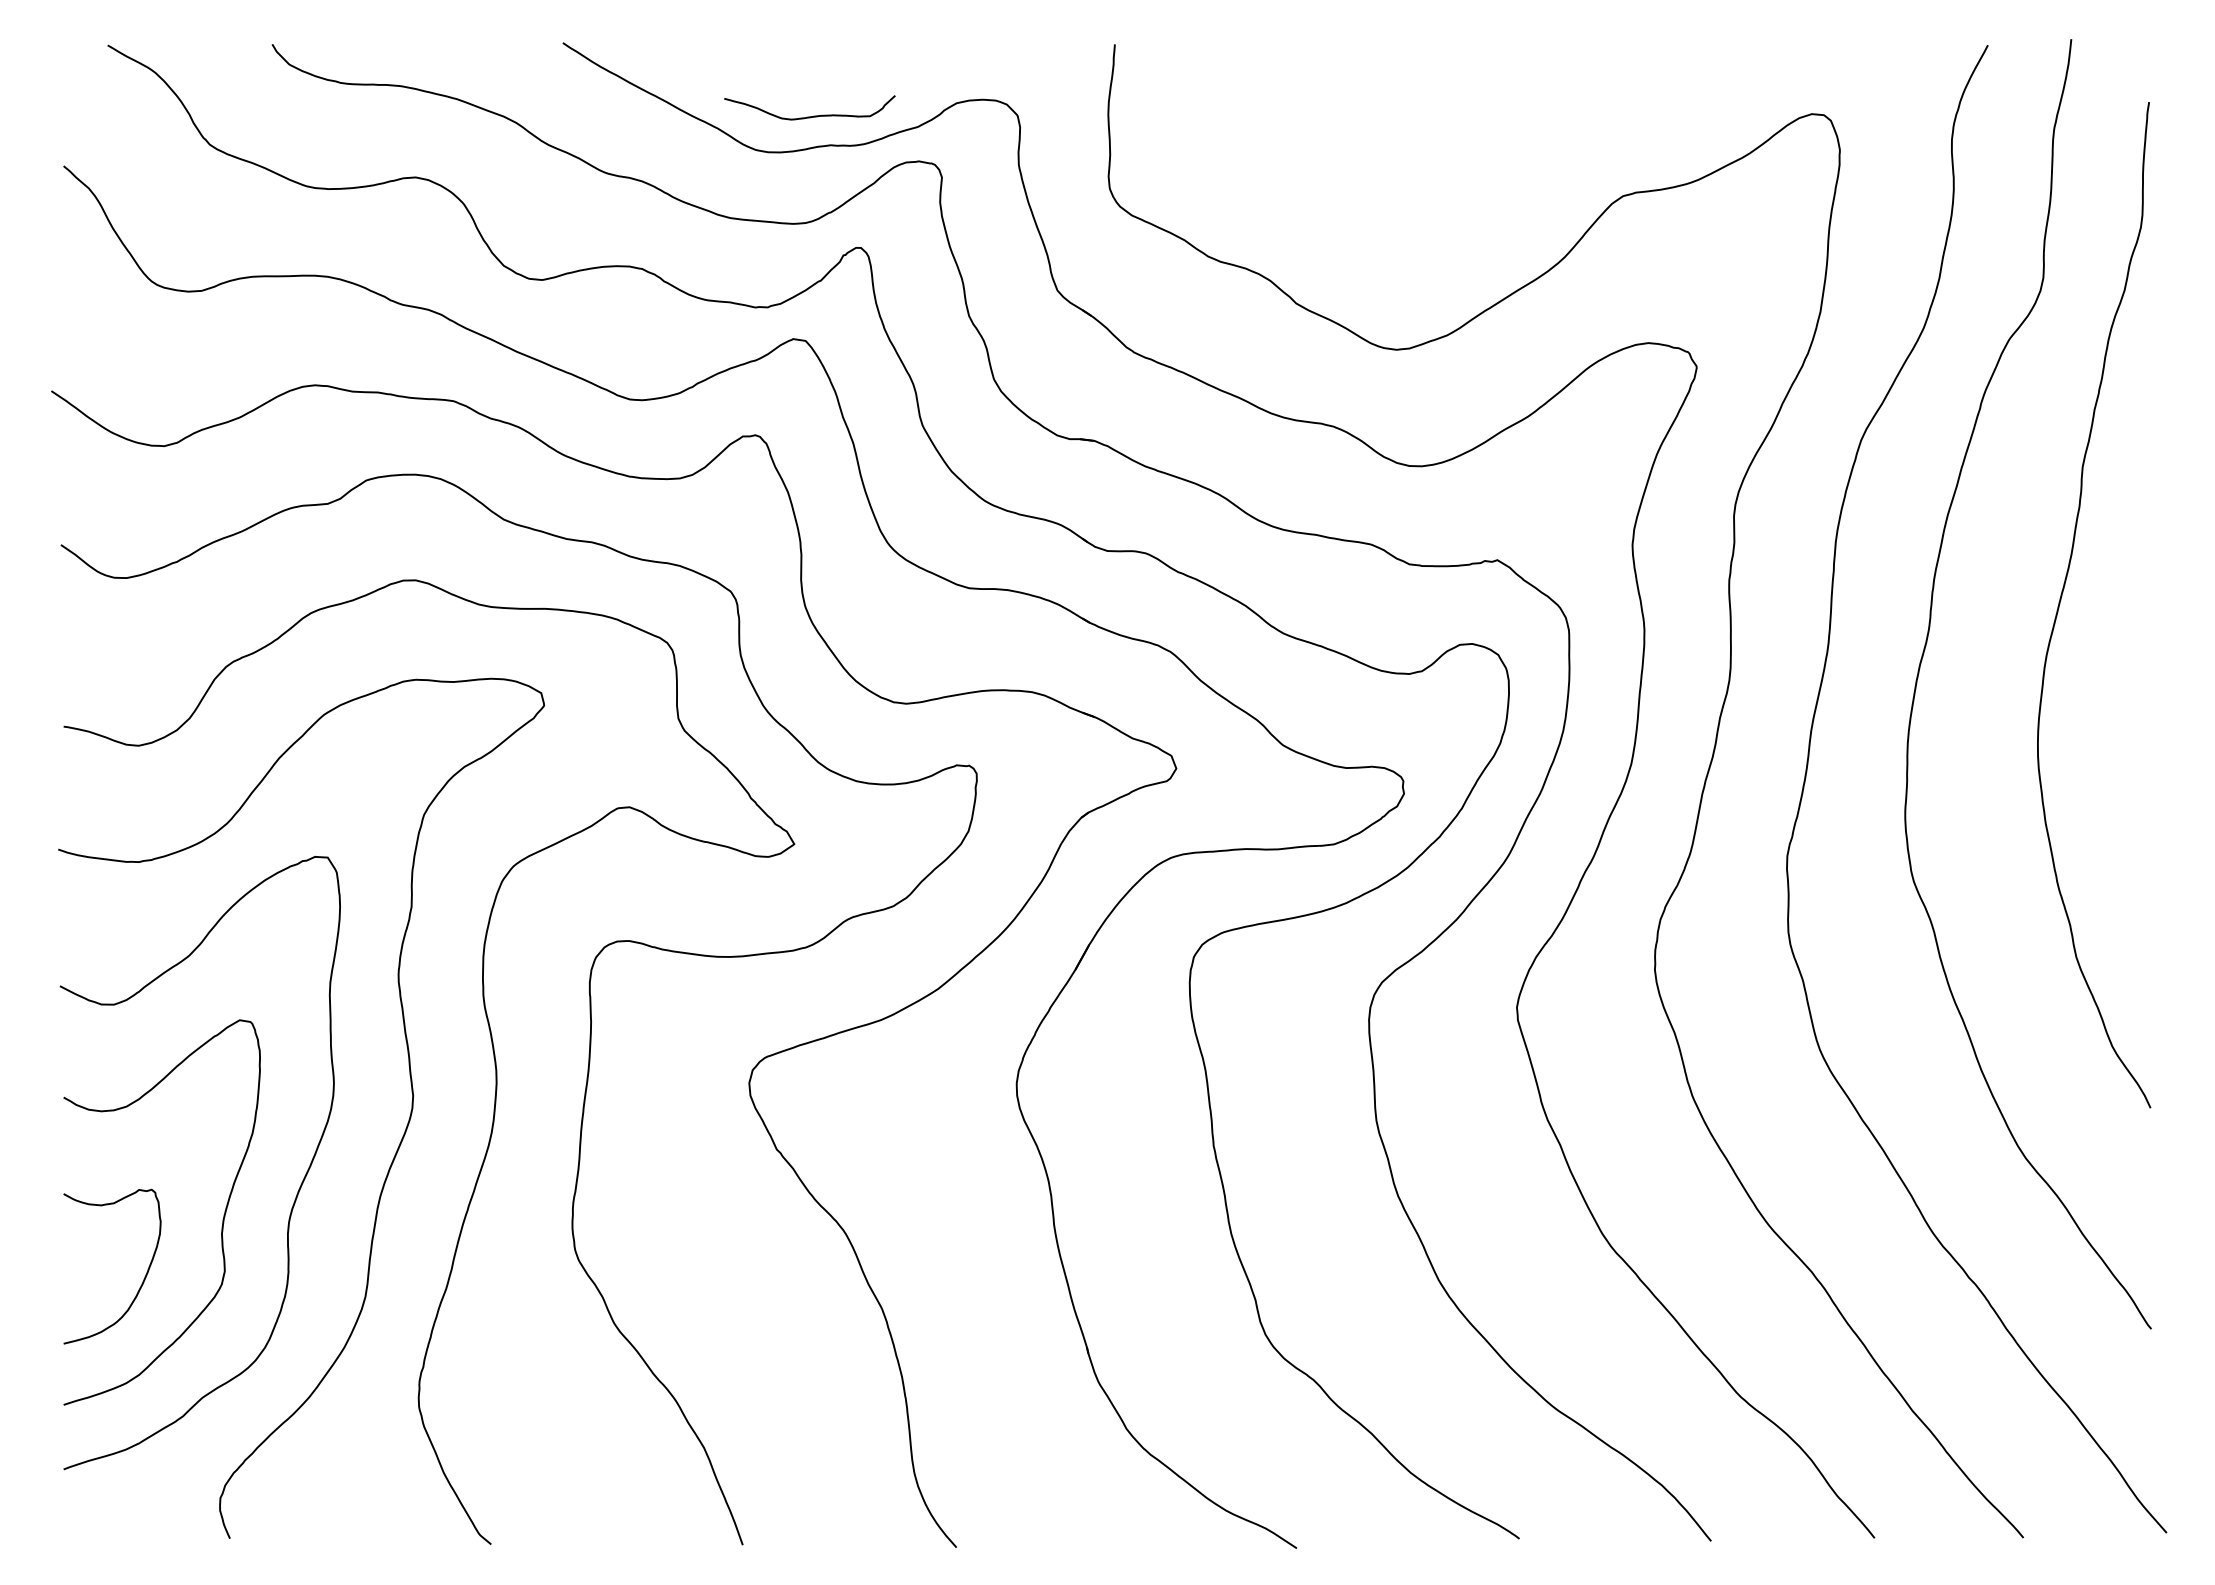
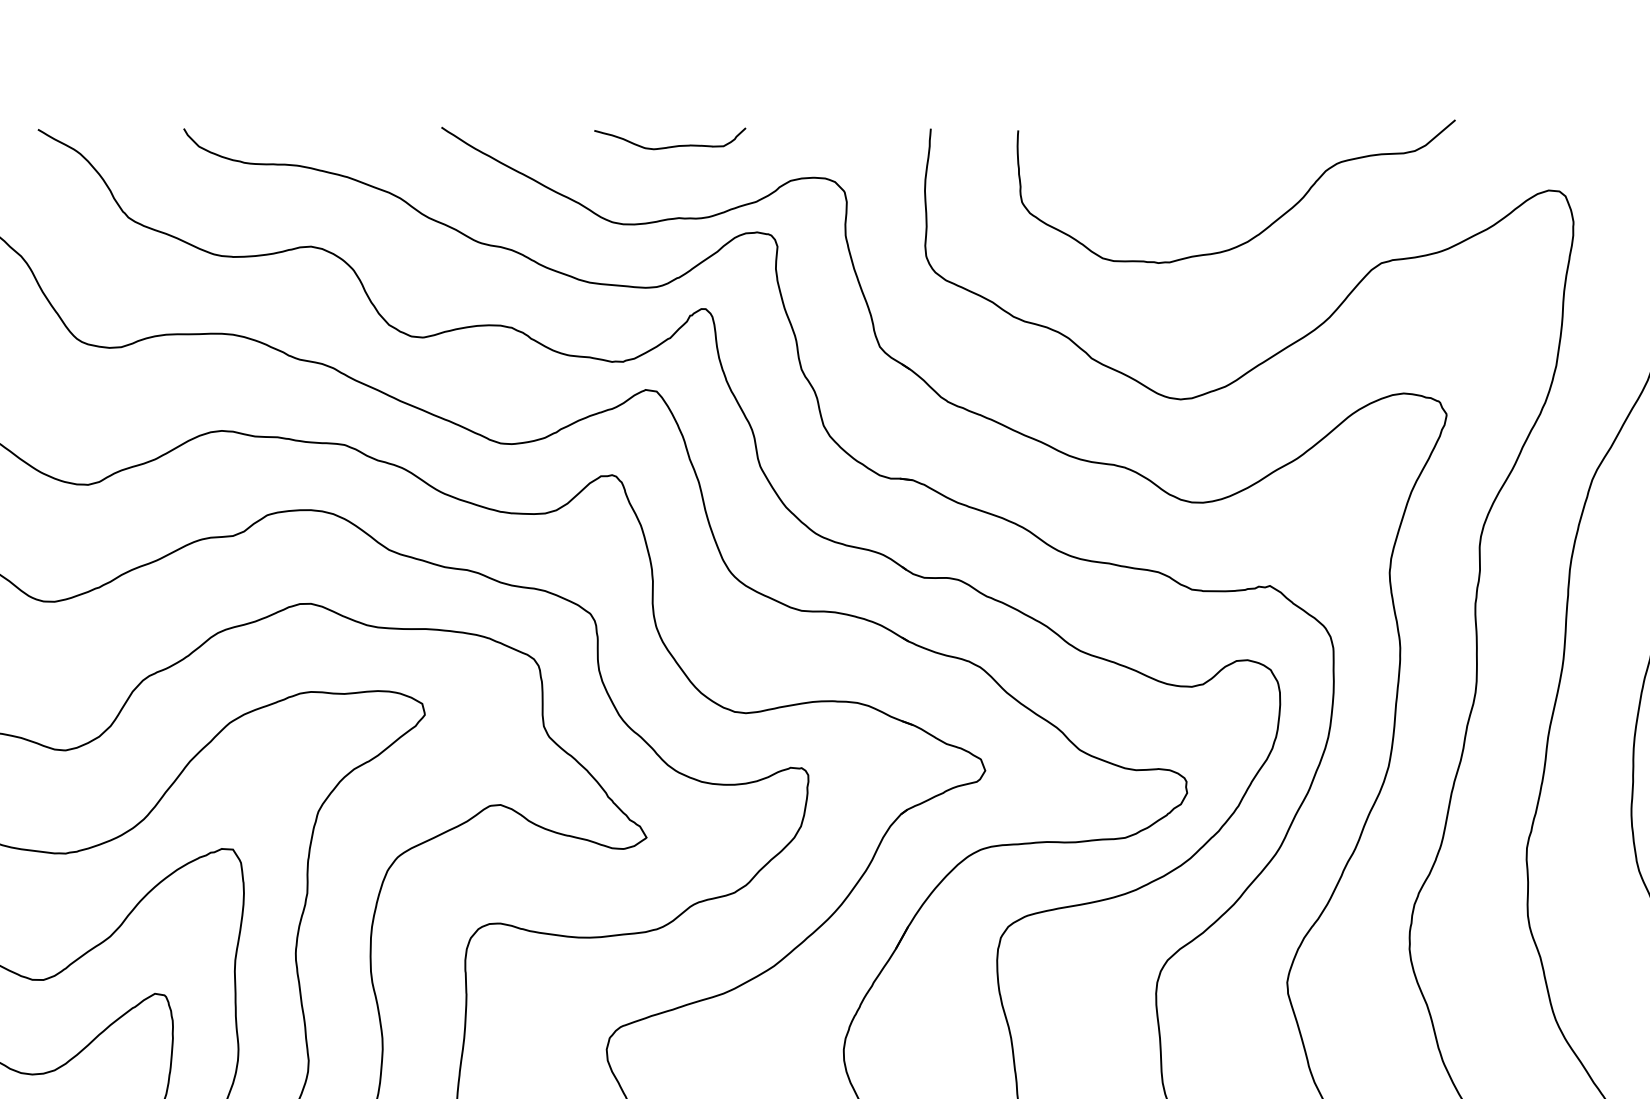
curve: (813, 115) -> (673, 145), moved
curve: (1492, 156) -> (1265, 228), added

